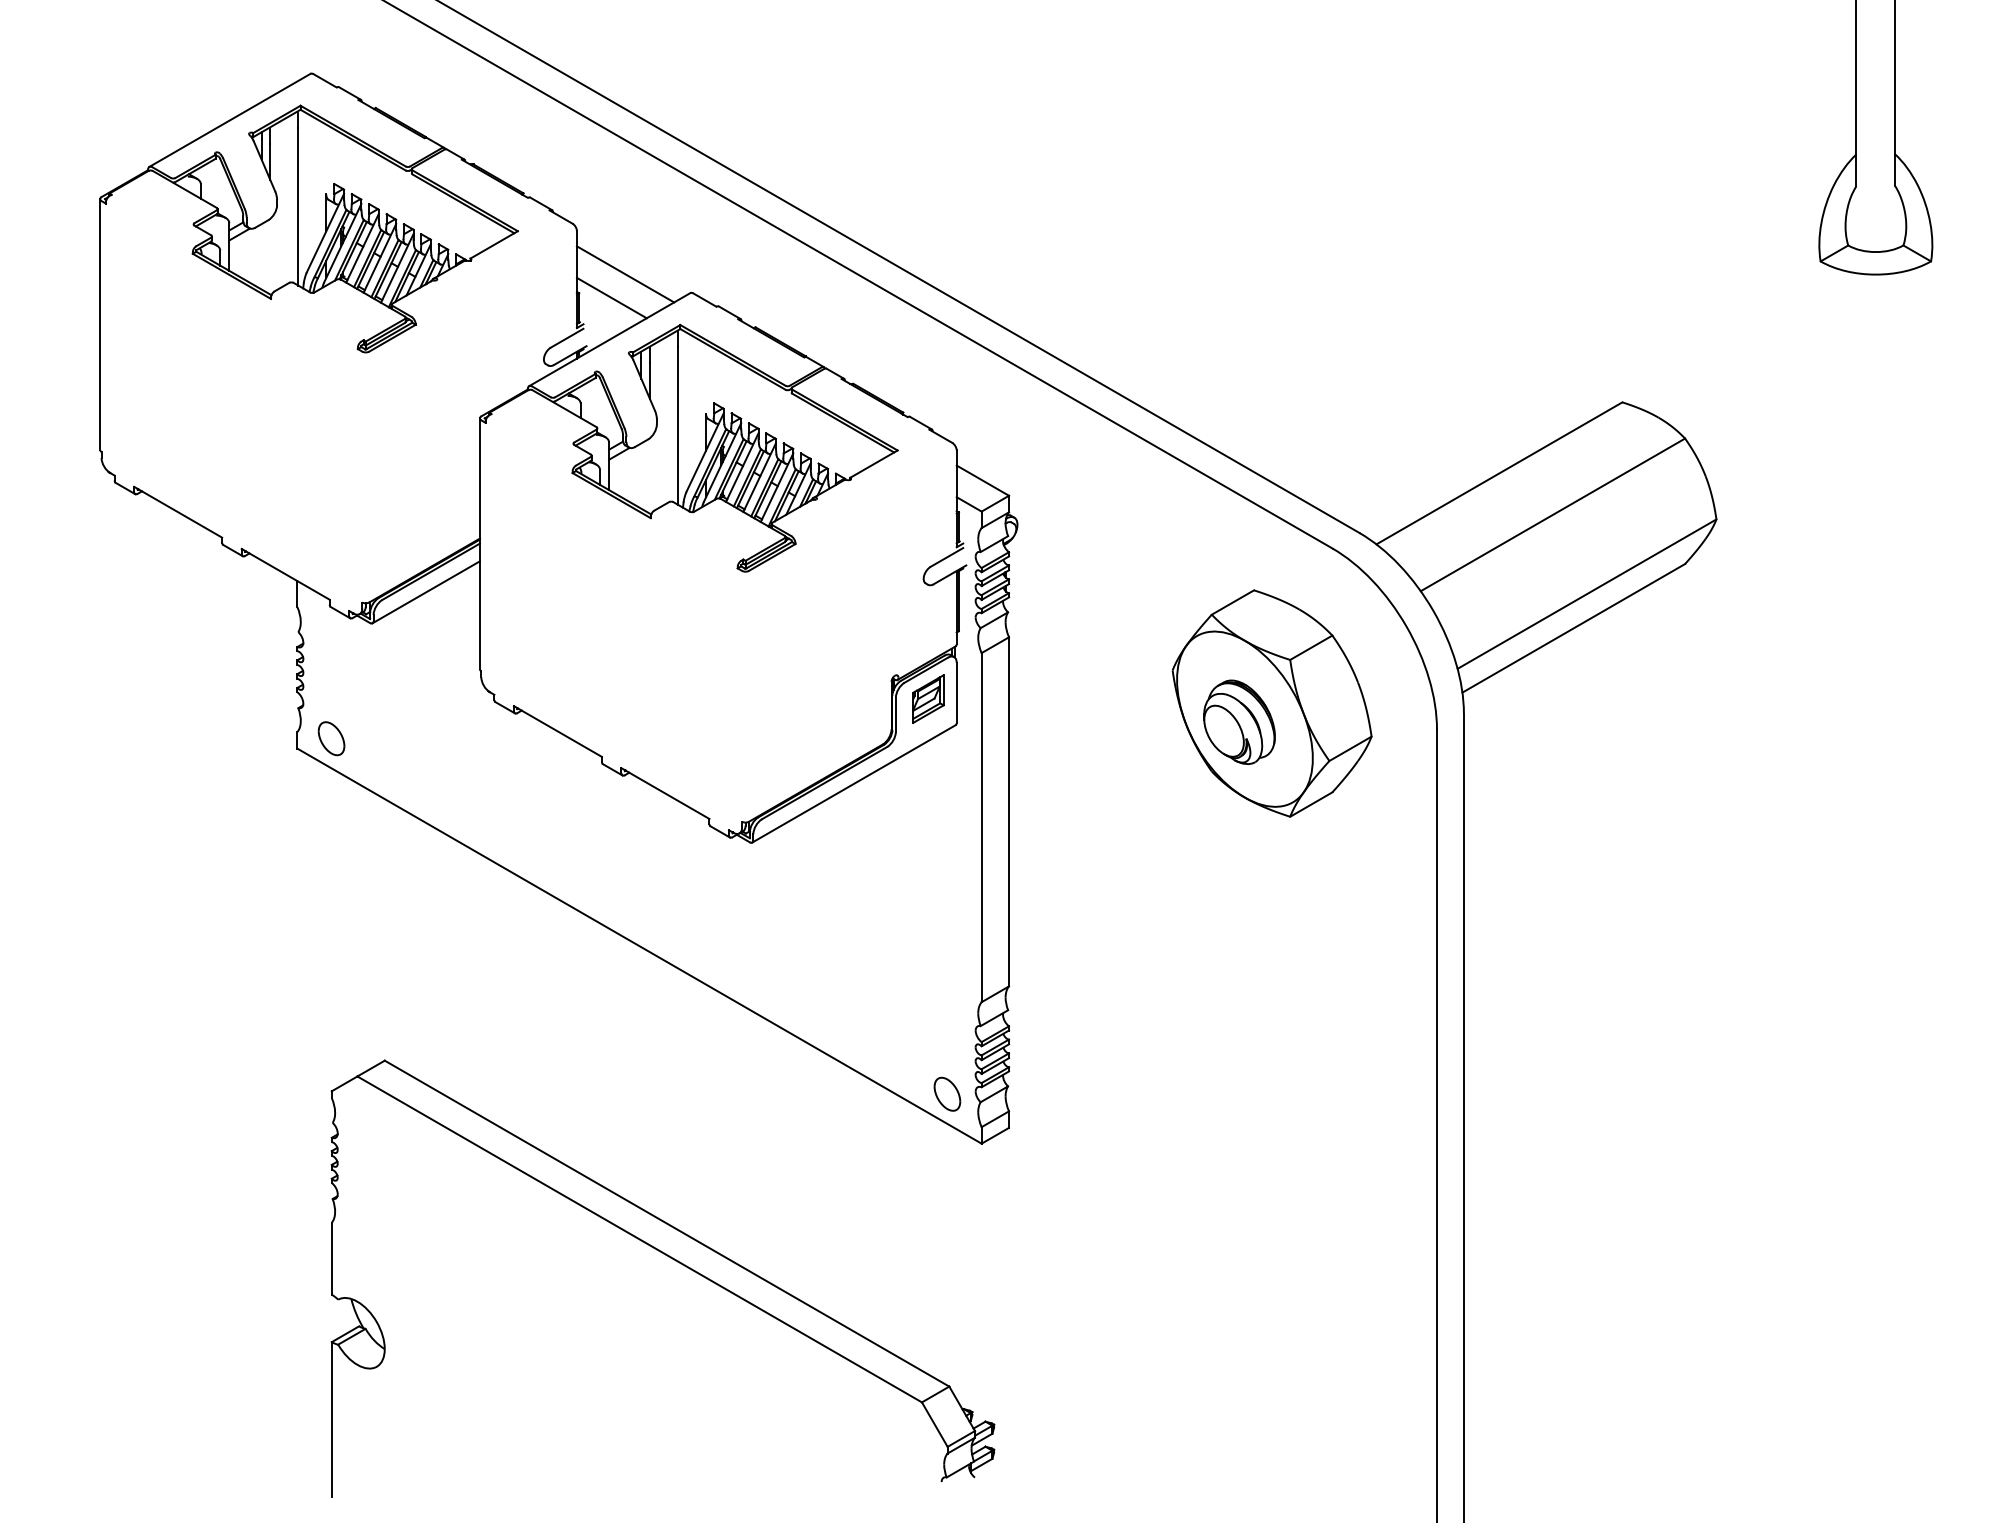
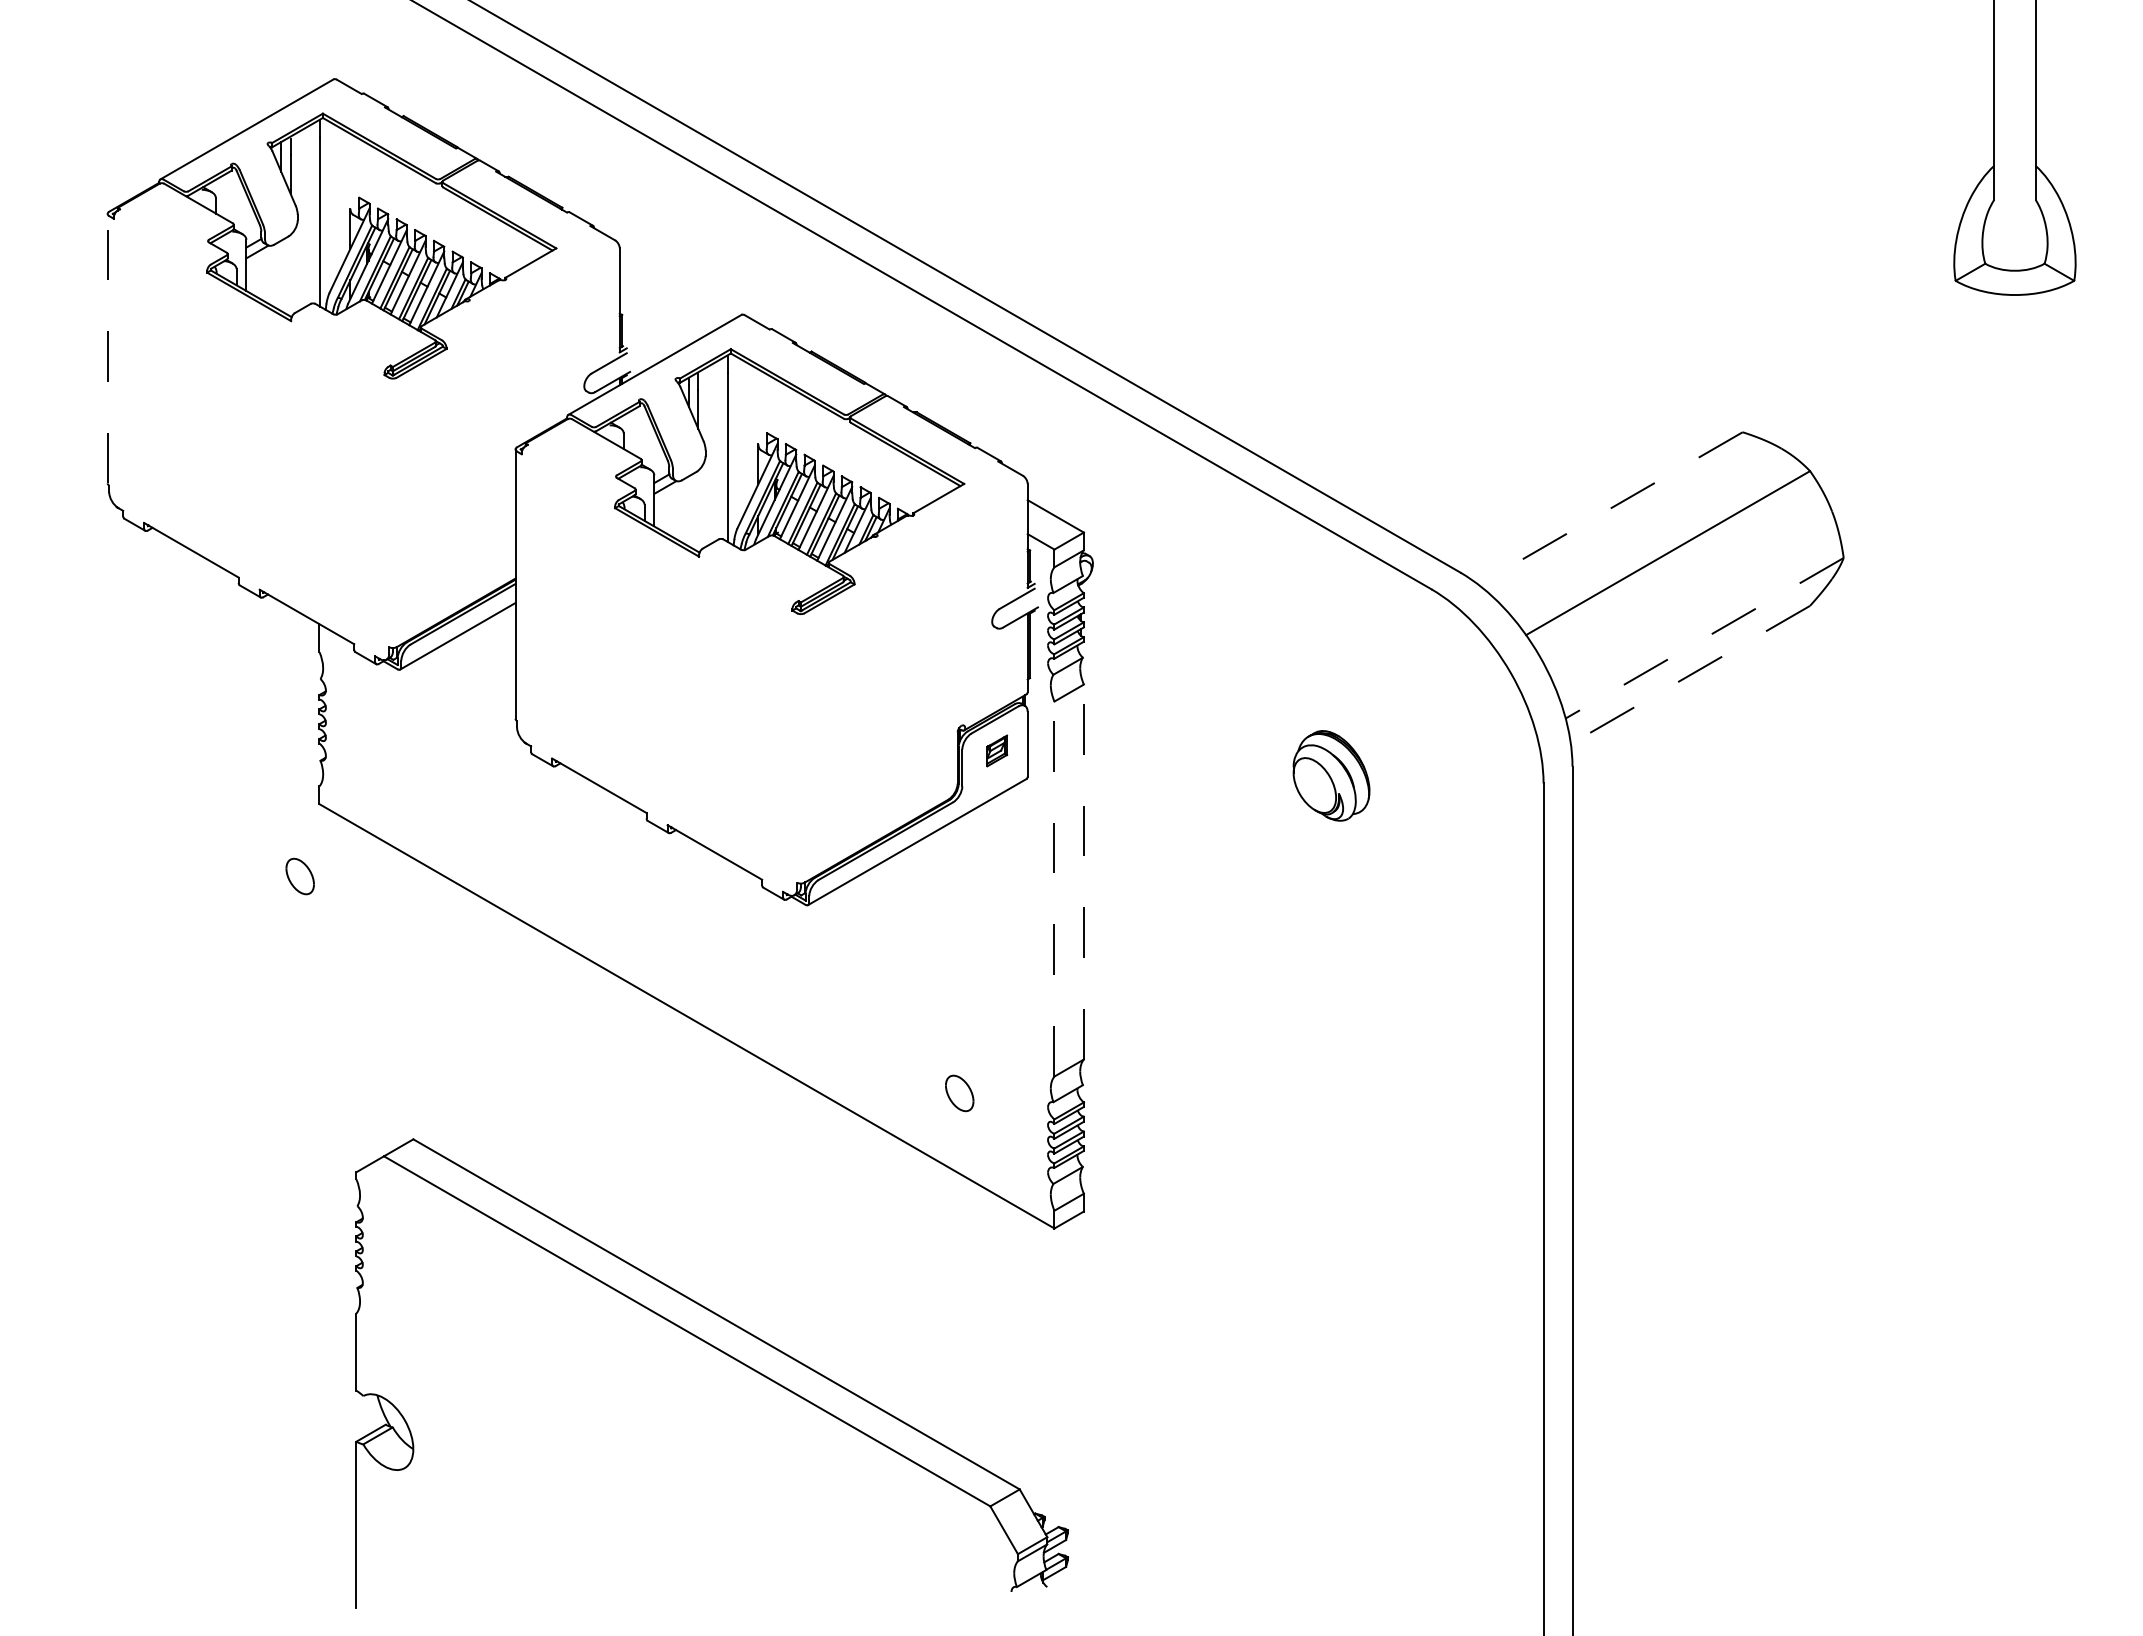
line: (625, 274) -> (671, 294), removed
line: (611, 297) -> (656, 319), removed
line: (100, 324) -> (107, 348), solid -> dashed
line: (1499, 473) -> (1610, 508), solid -> dashed
line: (1586, 594) -> (1704, 638), solid -> dashed
line: (1573, 628) -> (1690, 675), solid -> dashed
part: (927, 698) -> (996, 750), size x0.6
part: (1272, 703) -> (1366, 755), removed
part: (330, 738) -> (299, 876), moved
line: (1008, 811) -> (1083, 871), solid -> dashed
line: (981, 827) -> (1054, 888), solid -> dashed
part: (947, 1094) -> (959, 1093), moved

